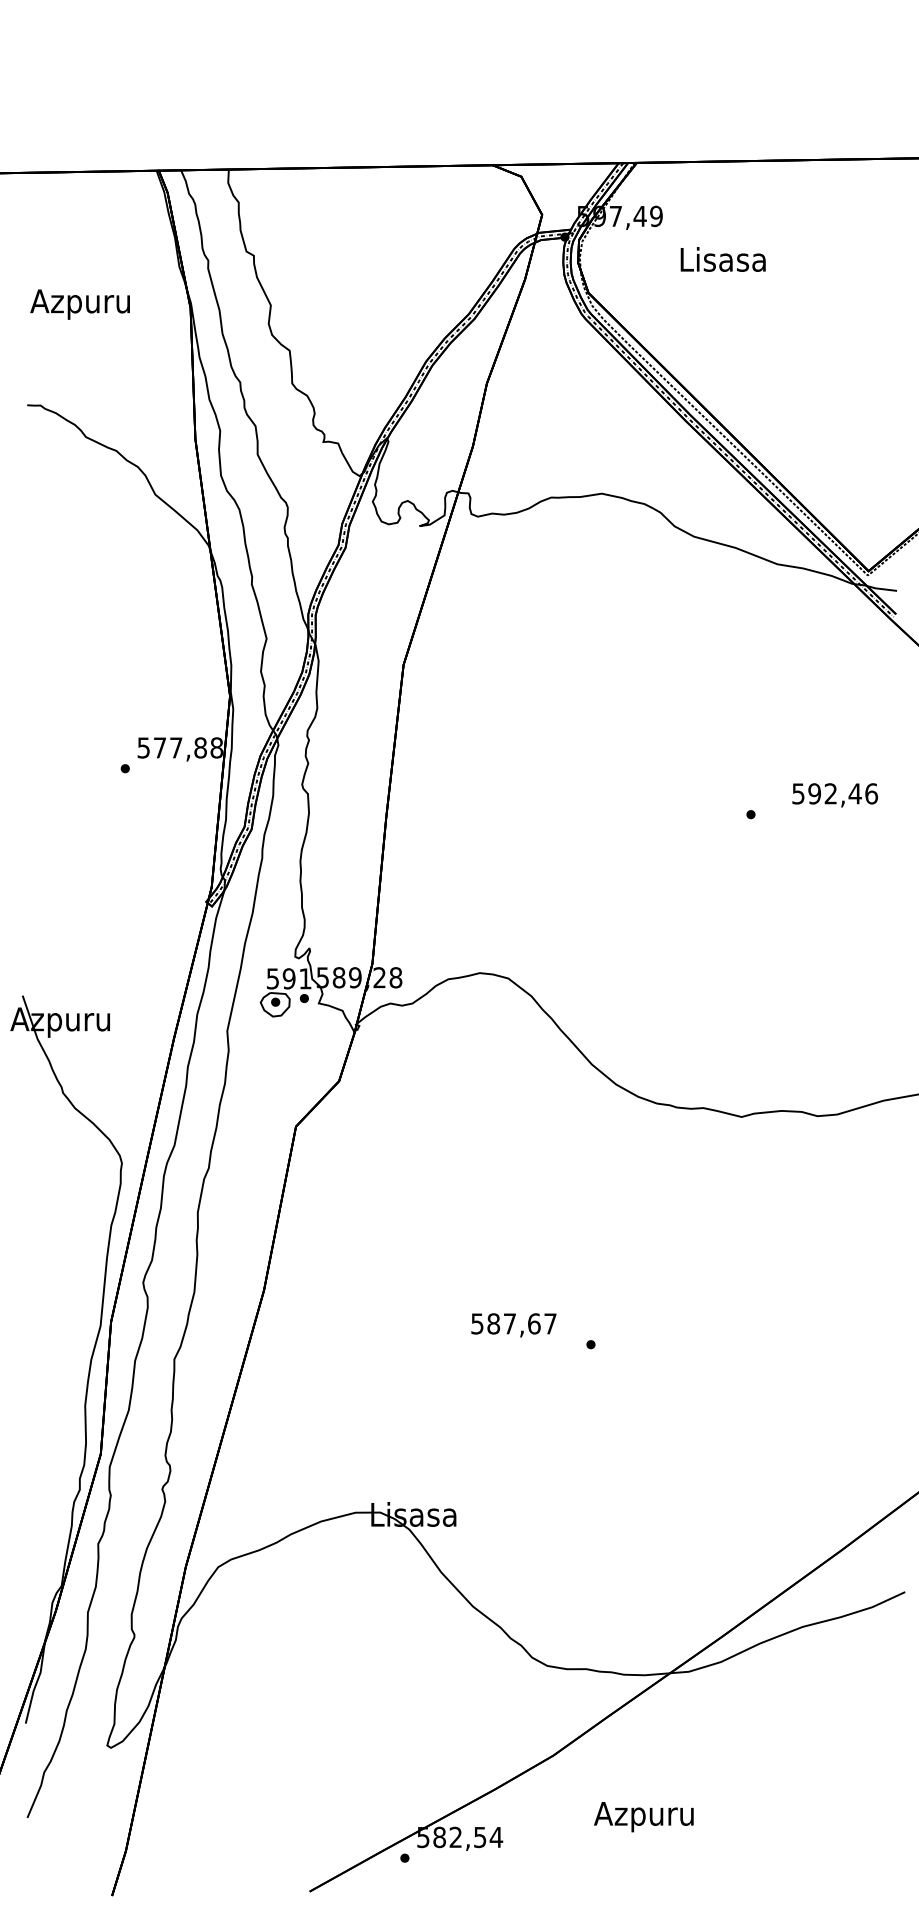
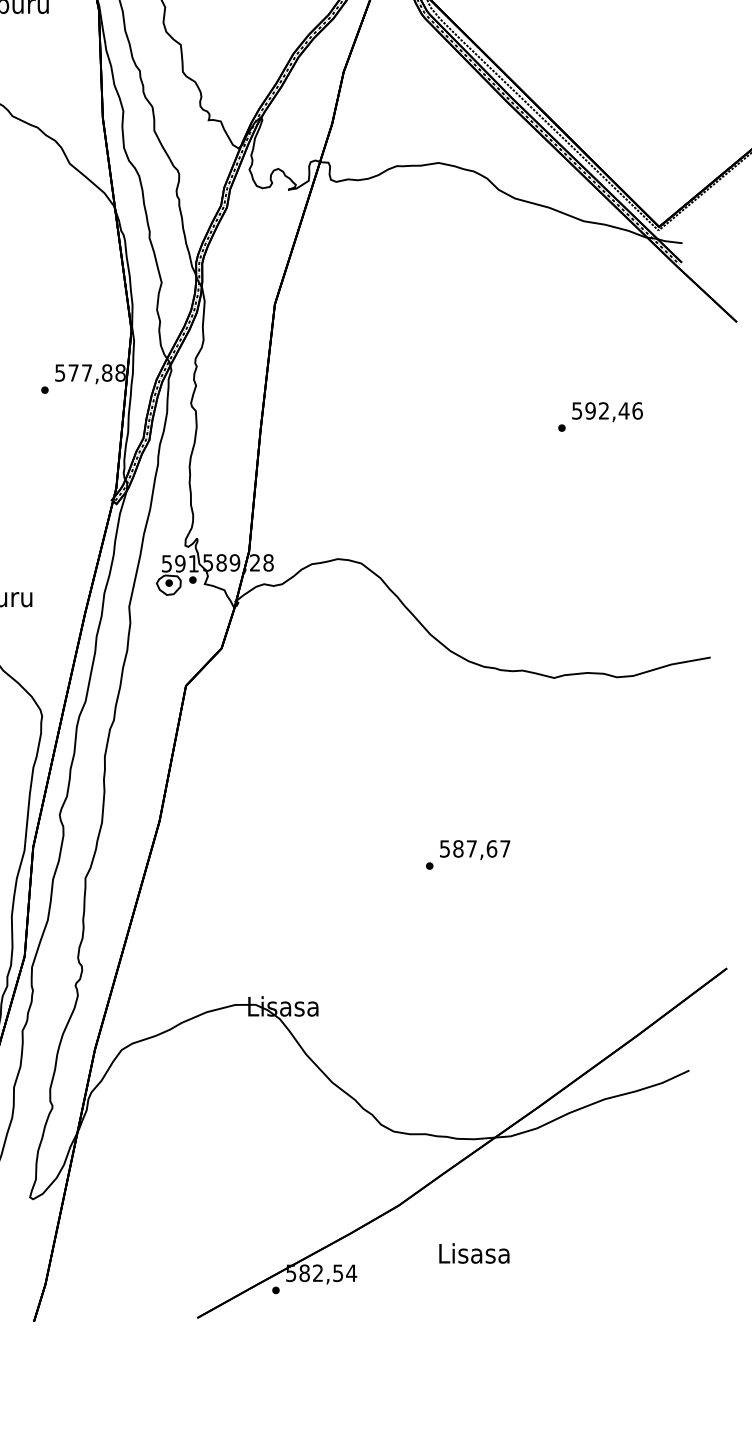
text: (834, 795) -> (606, 412), moved
text: (513, 1325) -> (474, 850), moved
text: (643, 1816) -> (473, 1255), Azpuru -> Lisasa

